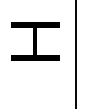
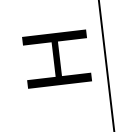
text: (35, 41) -> (57, 59), moved

